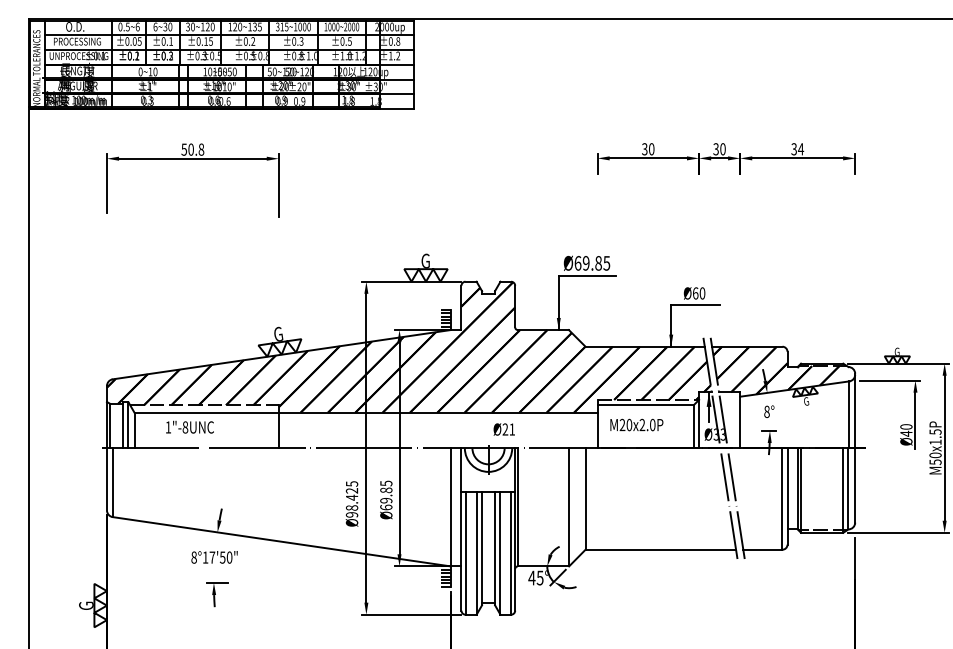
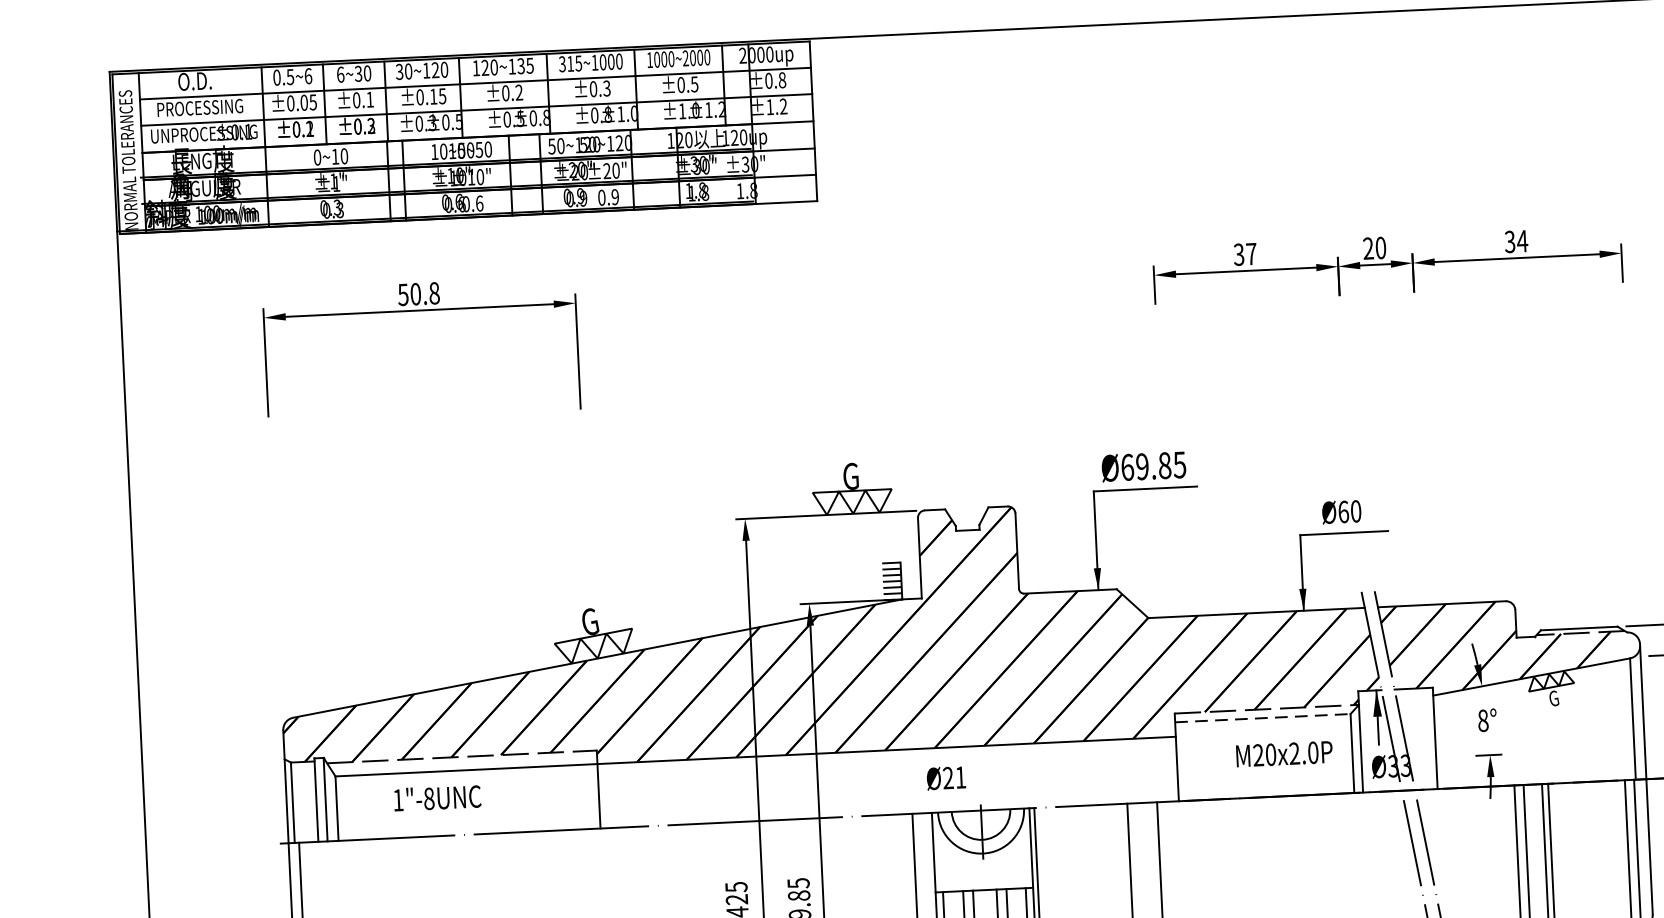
text: (651, 149) -> (1251, 254), 30 -> 37
text: (715, 149) -> (1367, 249), 30 -> 20
line: (646, 404) -> (1263, 717), solid -> dashed
text: (636, 424) -> (1283, 753), moved
text: (503, 429) -> (944, 778), moved

